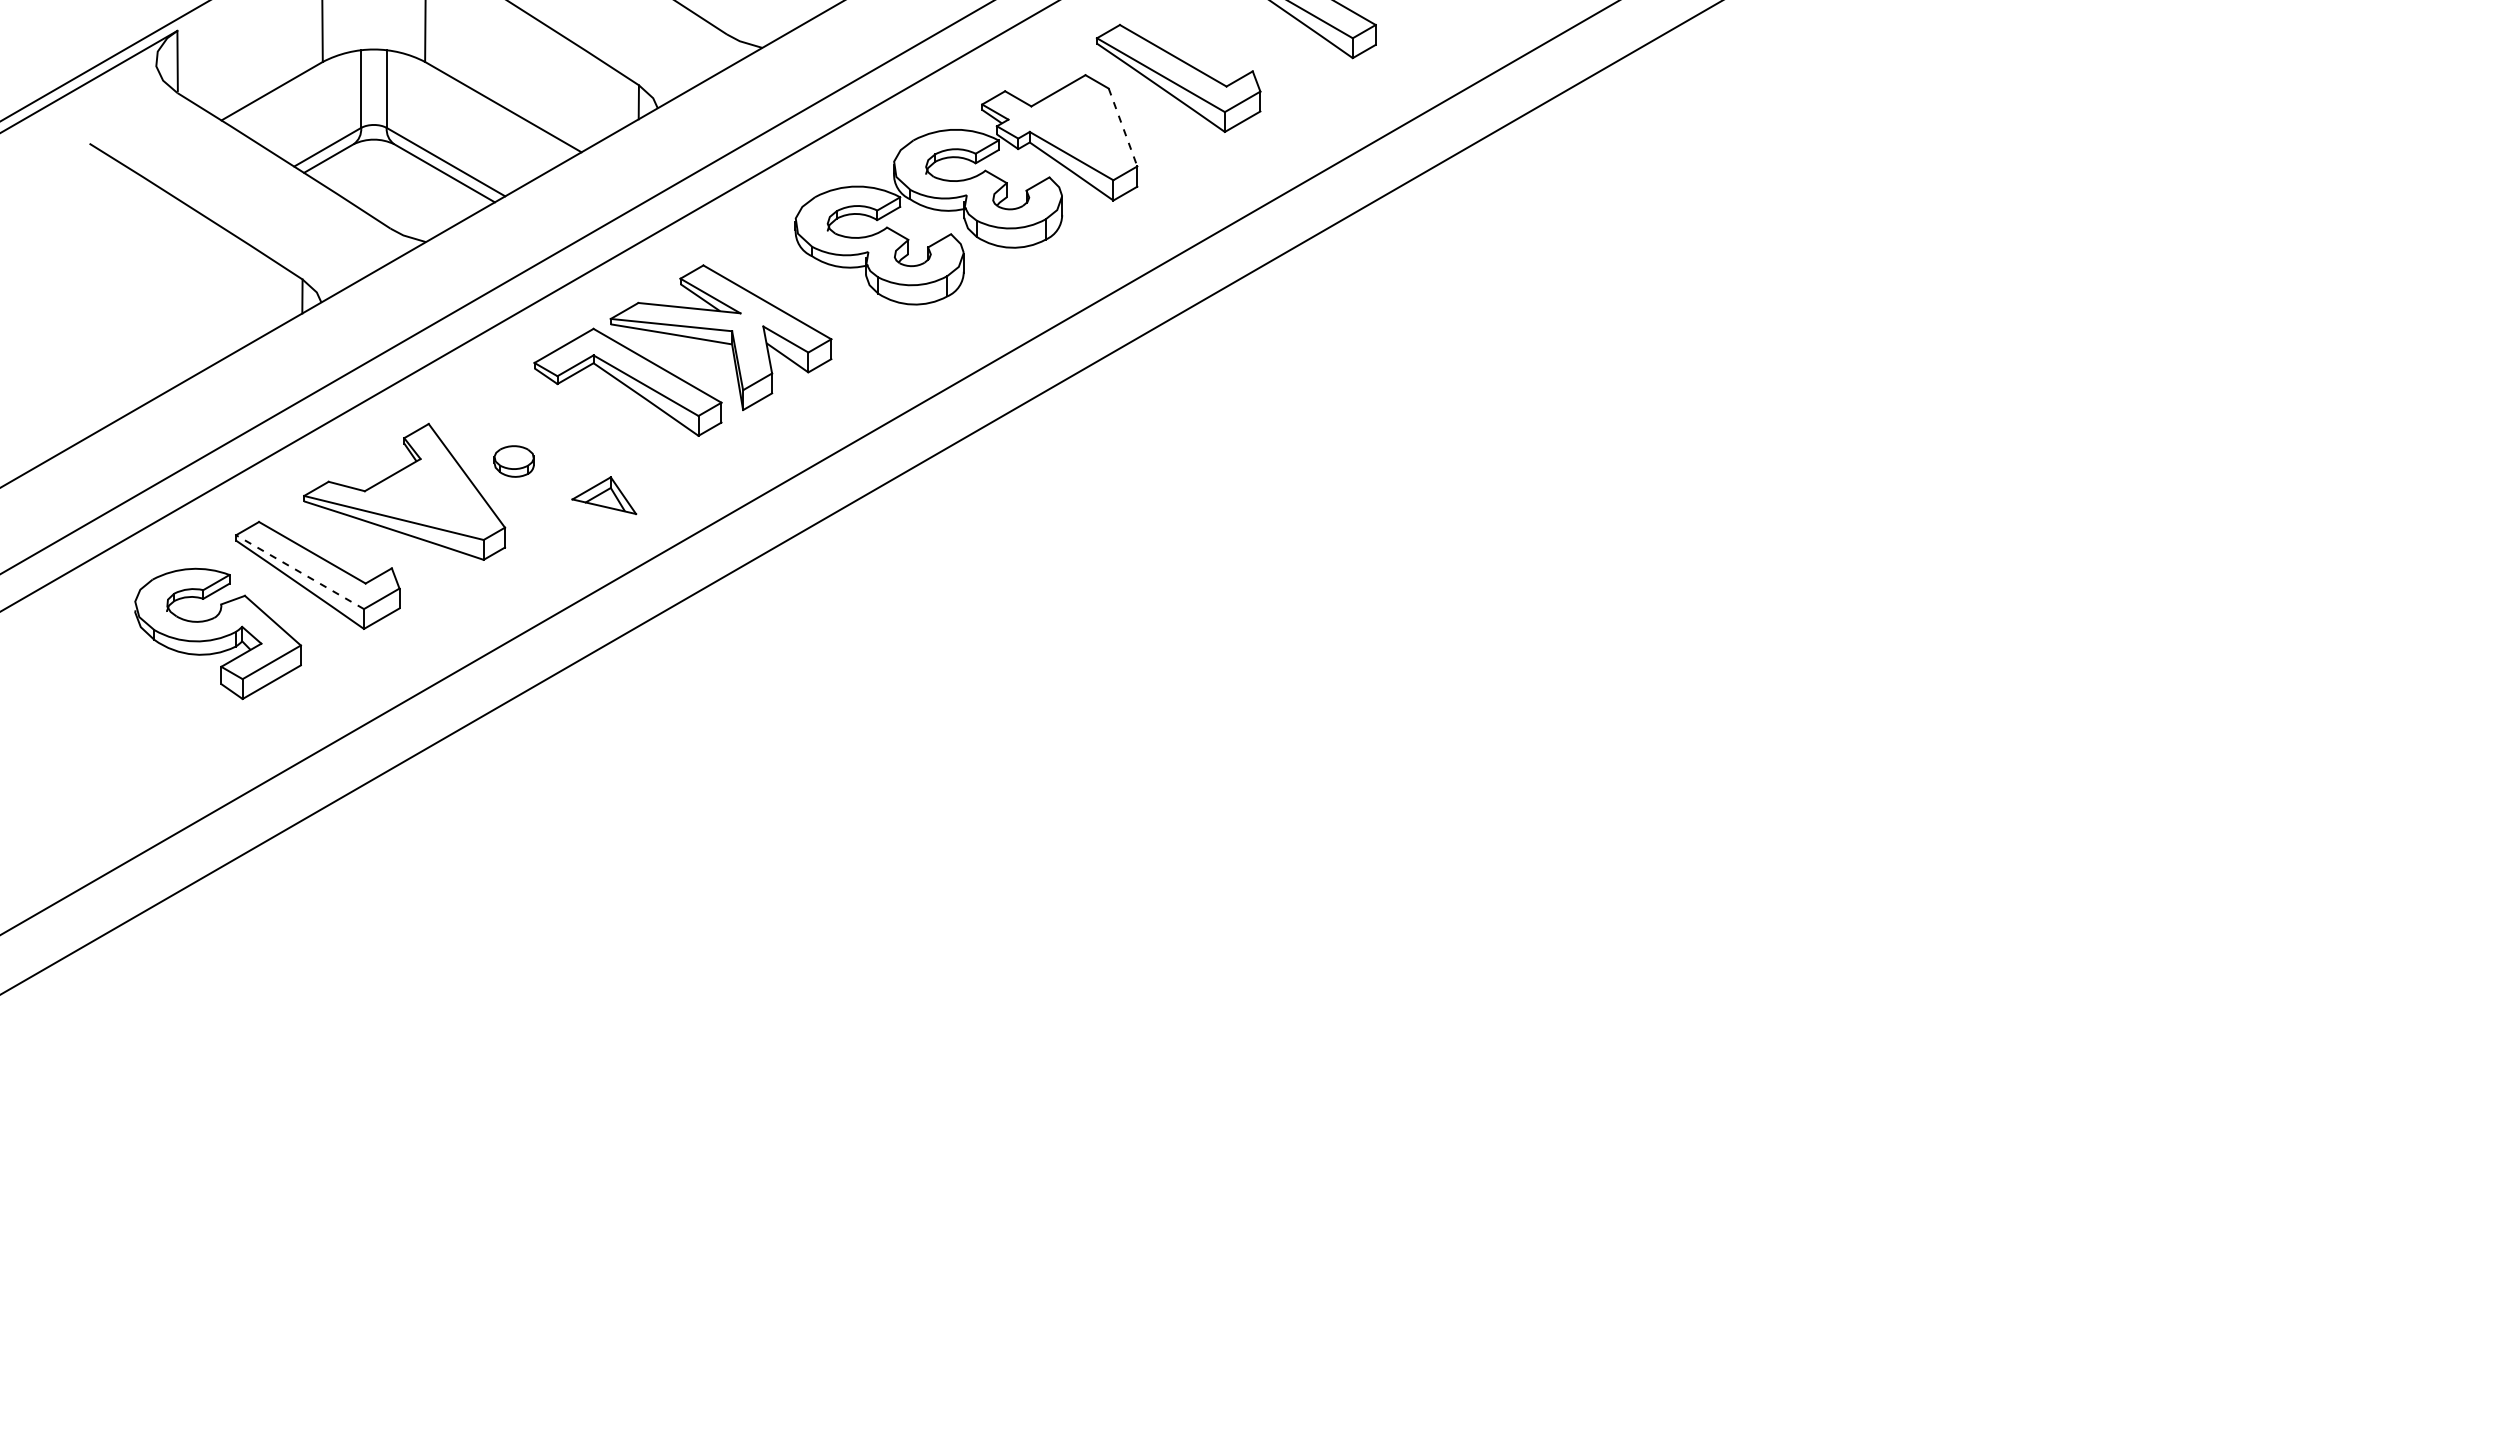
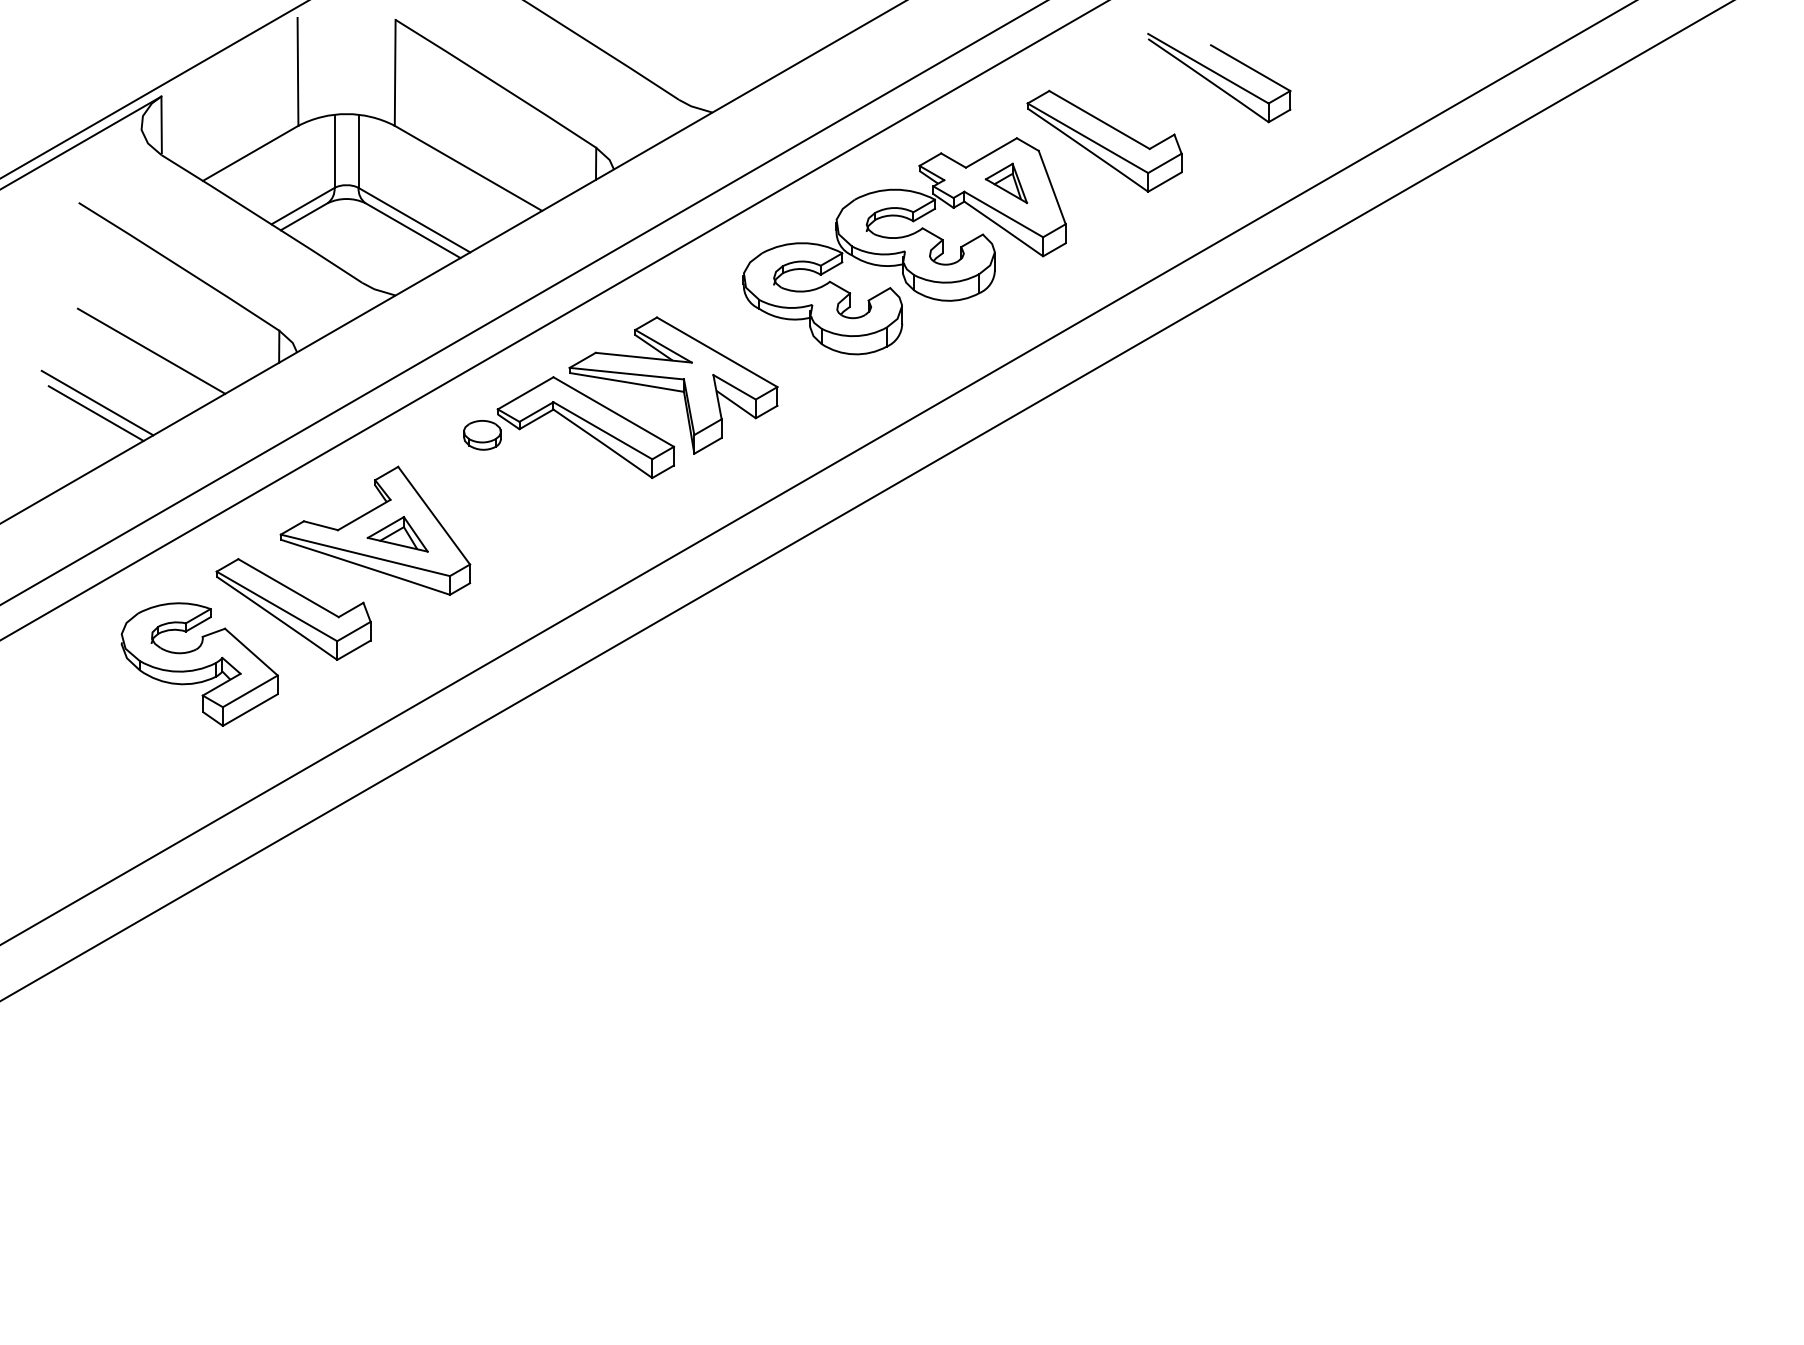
part: (1074, 122) -> (1006, 182), added
line: (1123, 127) -> (1052, 187), dashed -> solid
line: (166, 301) -> (151, 351), added
line: (109, 356) -> (97, 403), added
line: (107, 367) -> (95, 413), added
part: (513, 461) -> (481, 435), moved
part: (604, 495) -> (397, 534), moved
line: (300, 572) -> (277, 606), dashed -> solid

